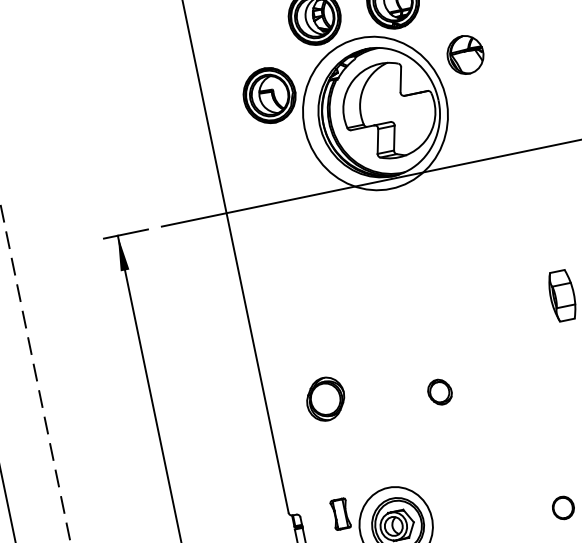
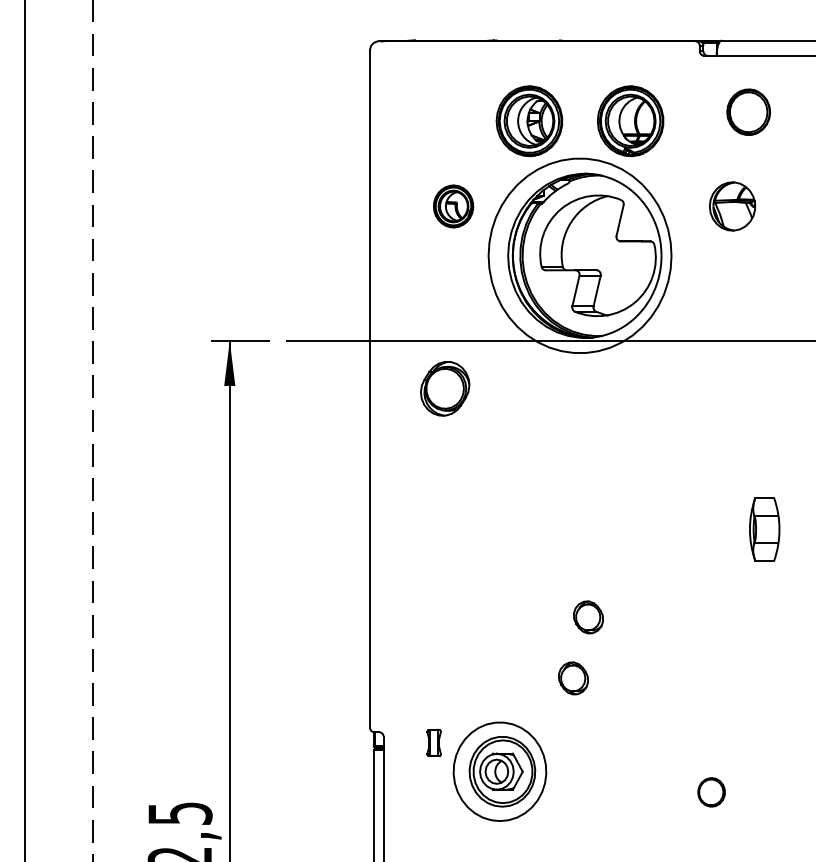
part: (465, 55) -> (732, 206), moved
part: (269, 95) -> (453, 206), size x0.6
part: (325, 398) -> (445, 388), moved
part: (438, 441) -> (573, 678), added
part: (340, 513) -> (433, 742), size x0.7

